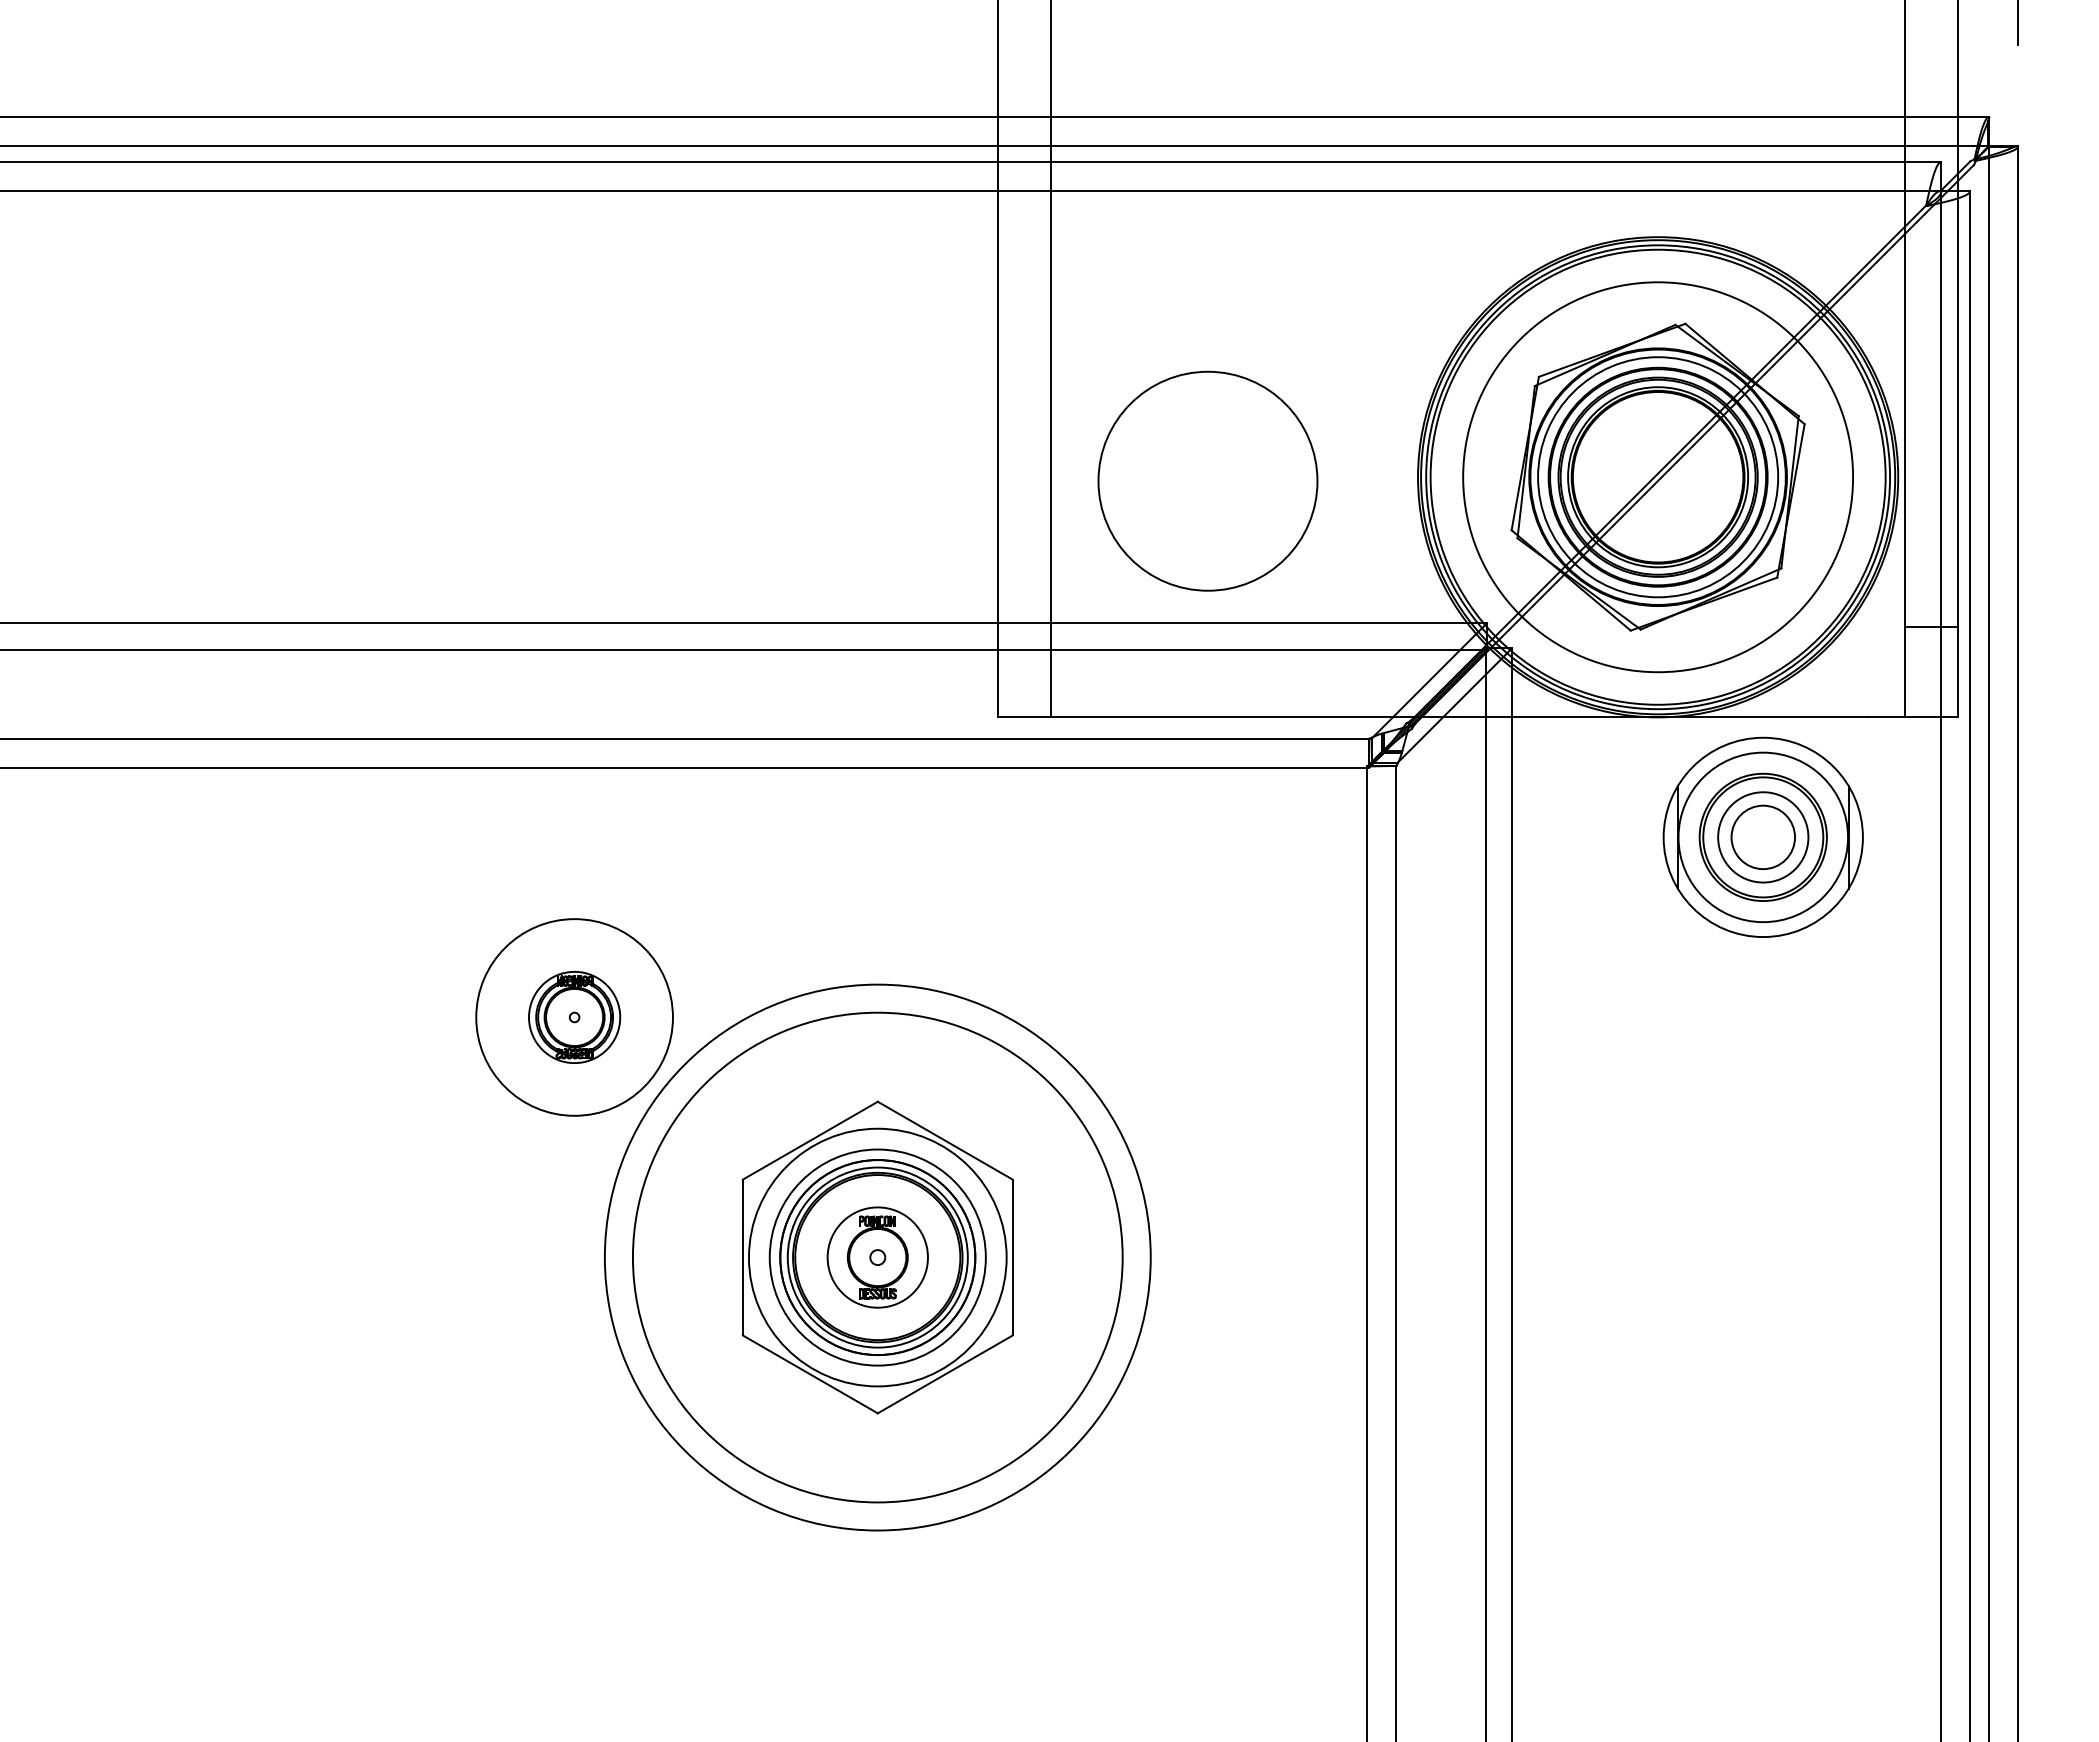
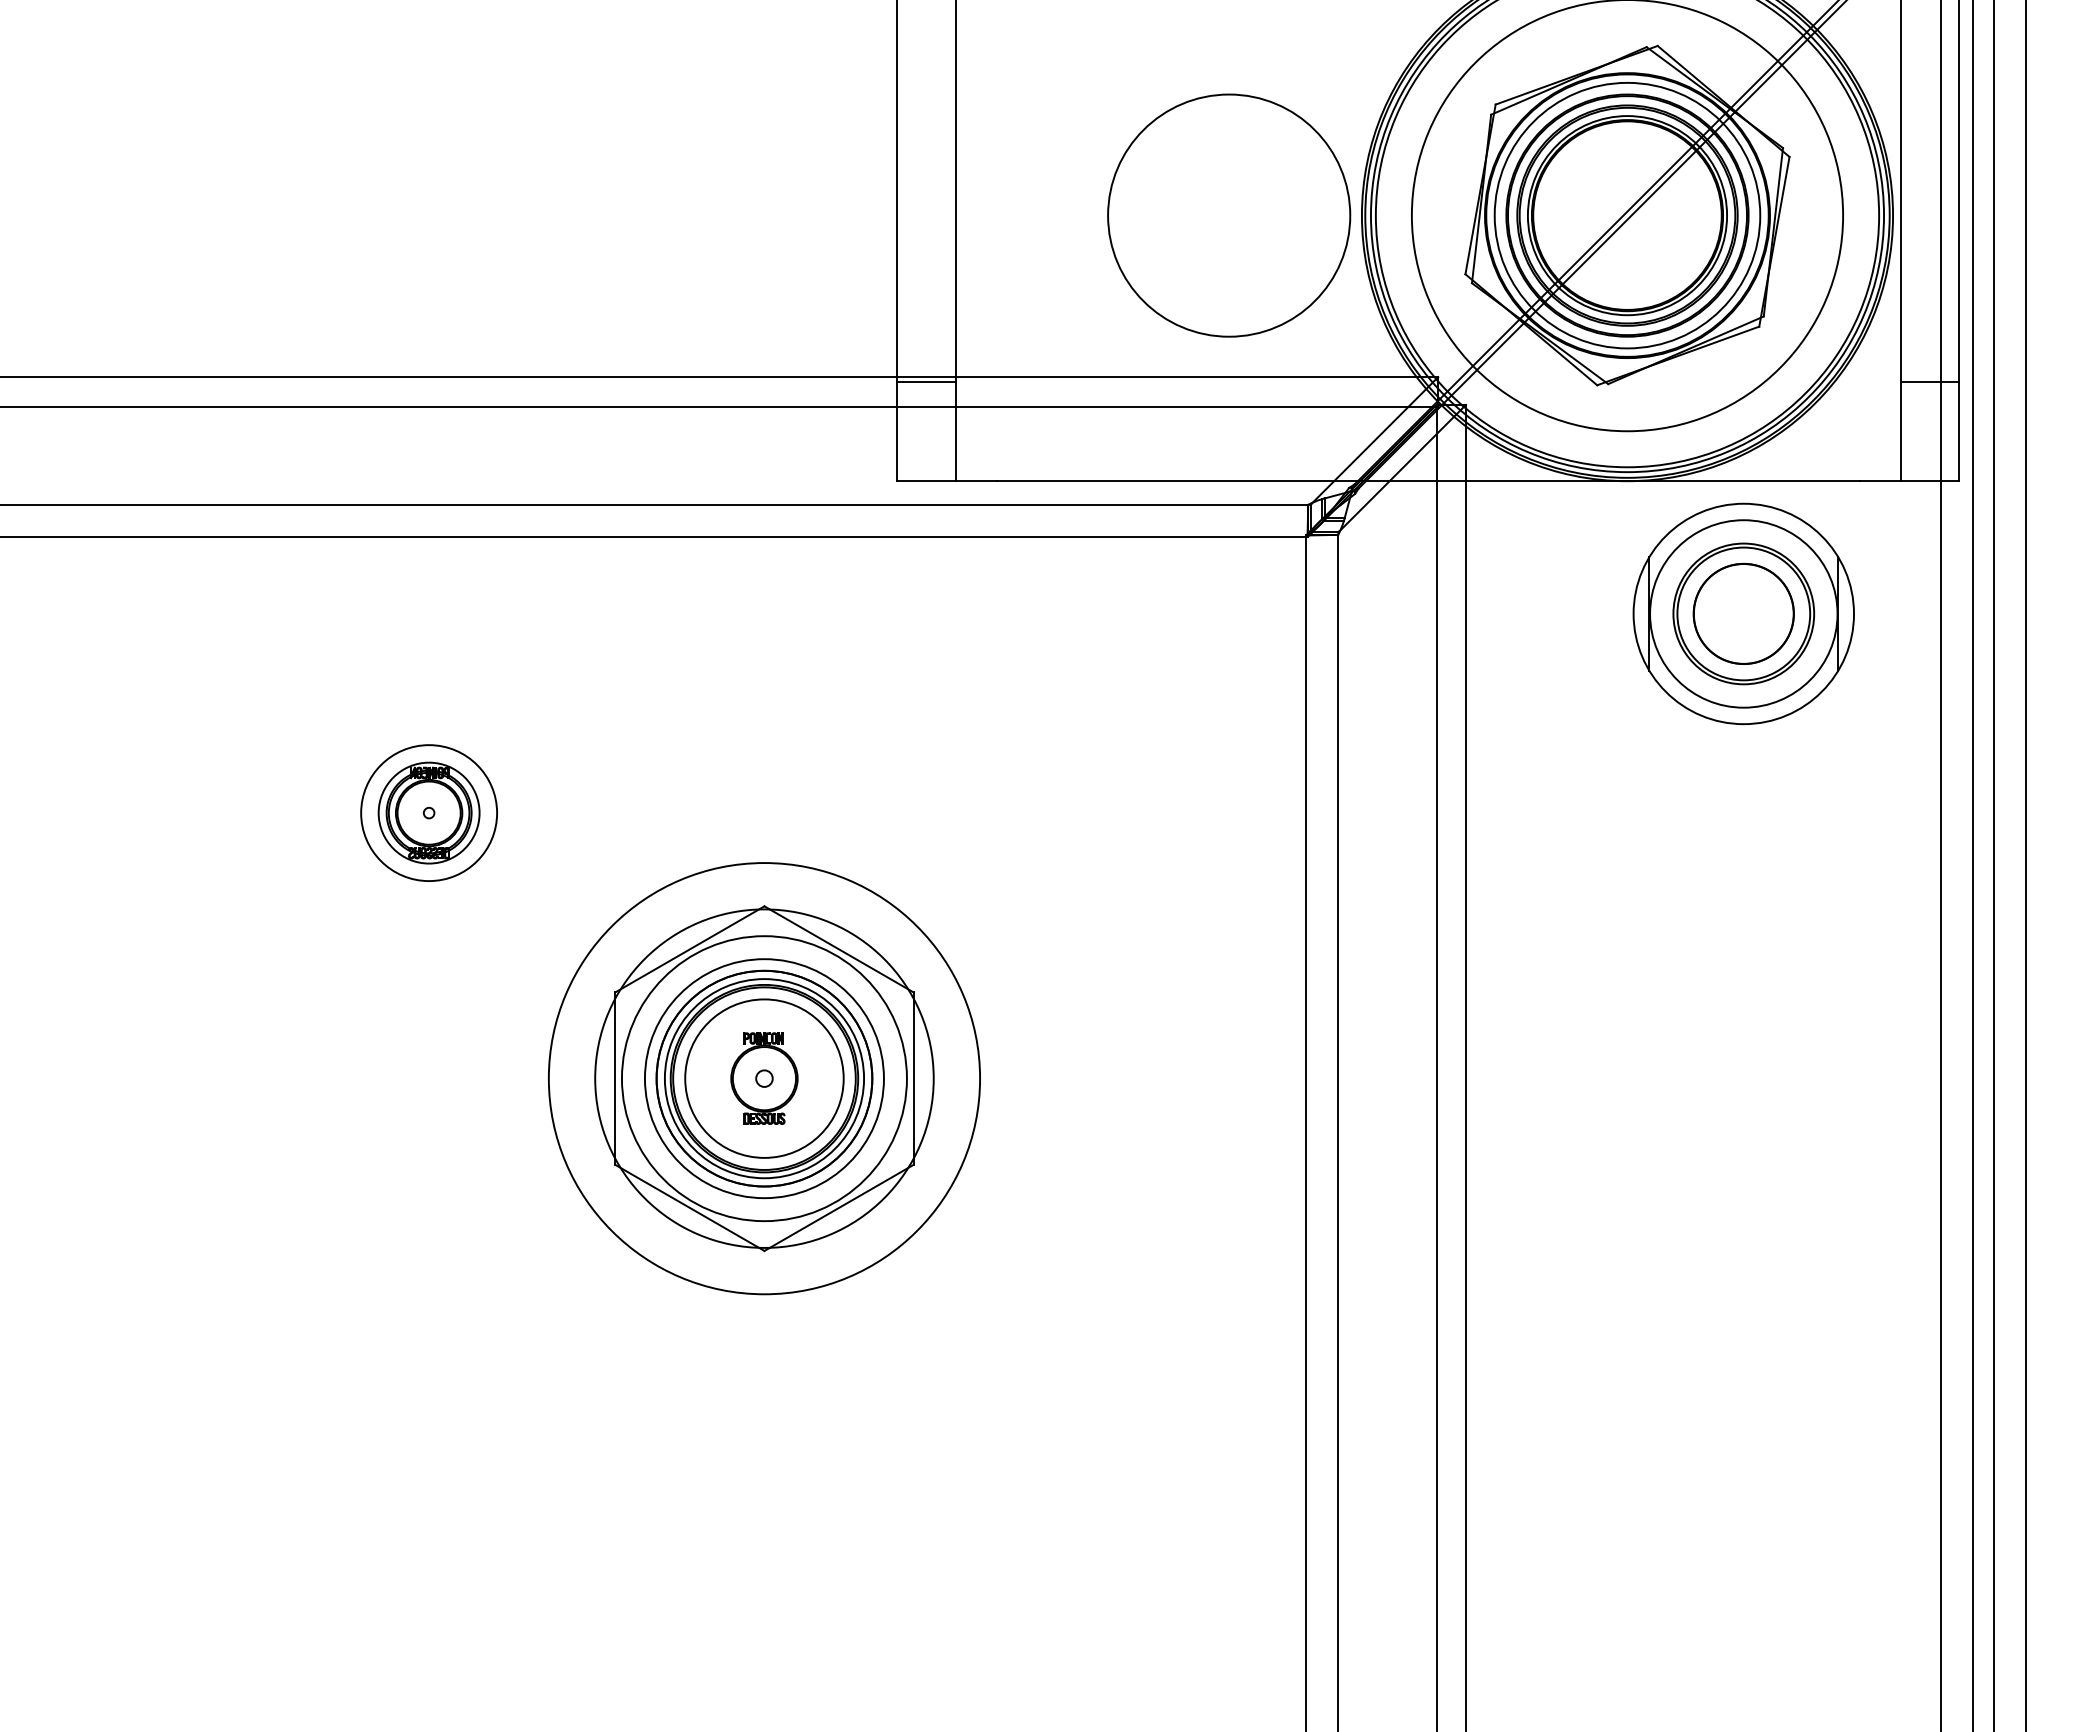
circle: (1207, 480) -> (1228, 214), moved
line: (1023, 627) -> (925, 381), added
circle: (1762, 837) -> (1742, 614), size x1.43
circle: (574, 1017) -> (429, 813), size x0.62
circle: (877, 1257) -> (764, 1078), size x0.62
circle: (877, 1257) -> (764, 1078), size x0.71
circle: (877, 1257) -> (764, 1078), size x1.43

